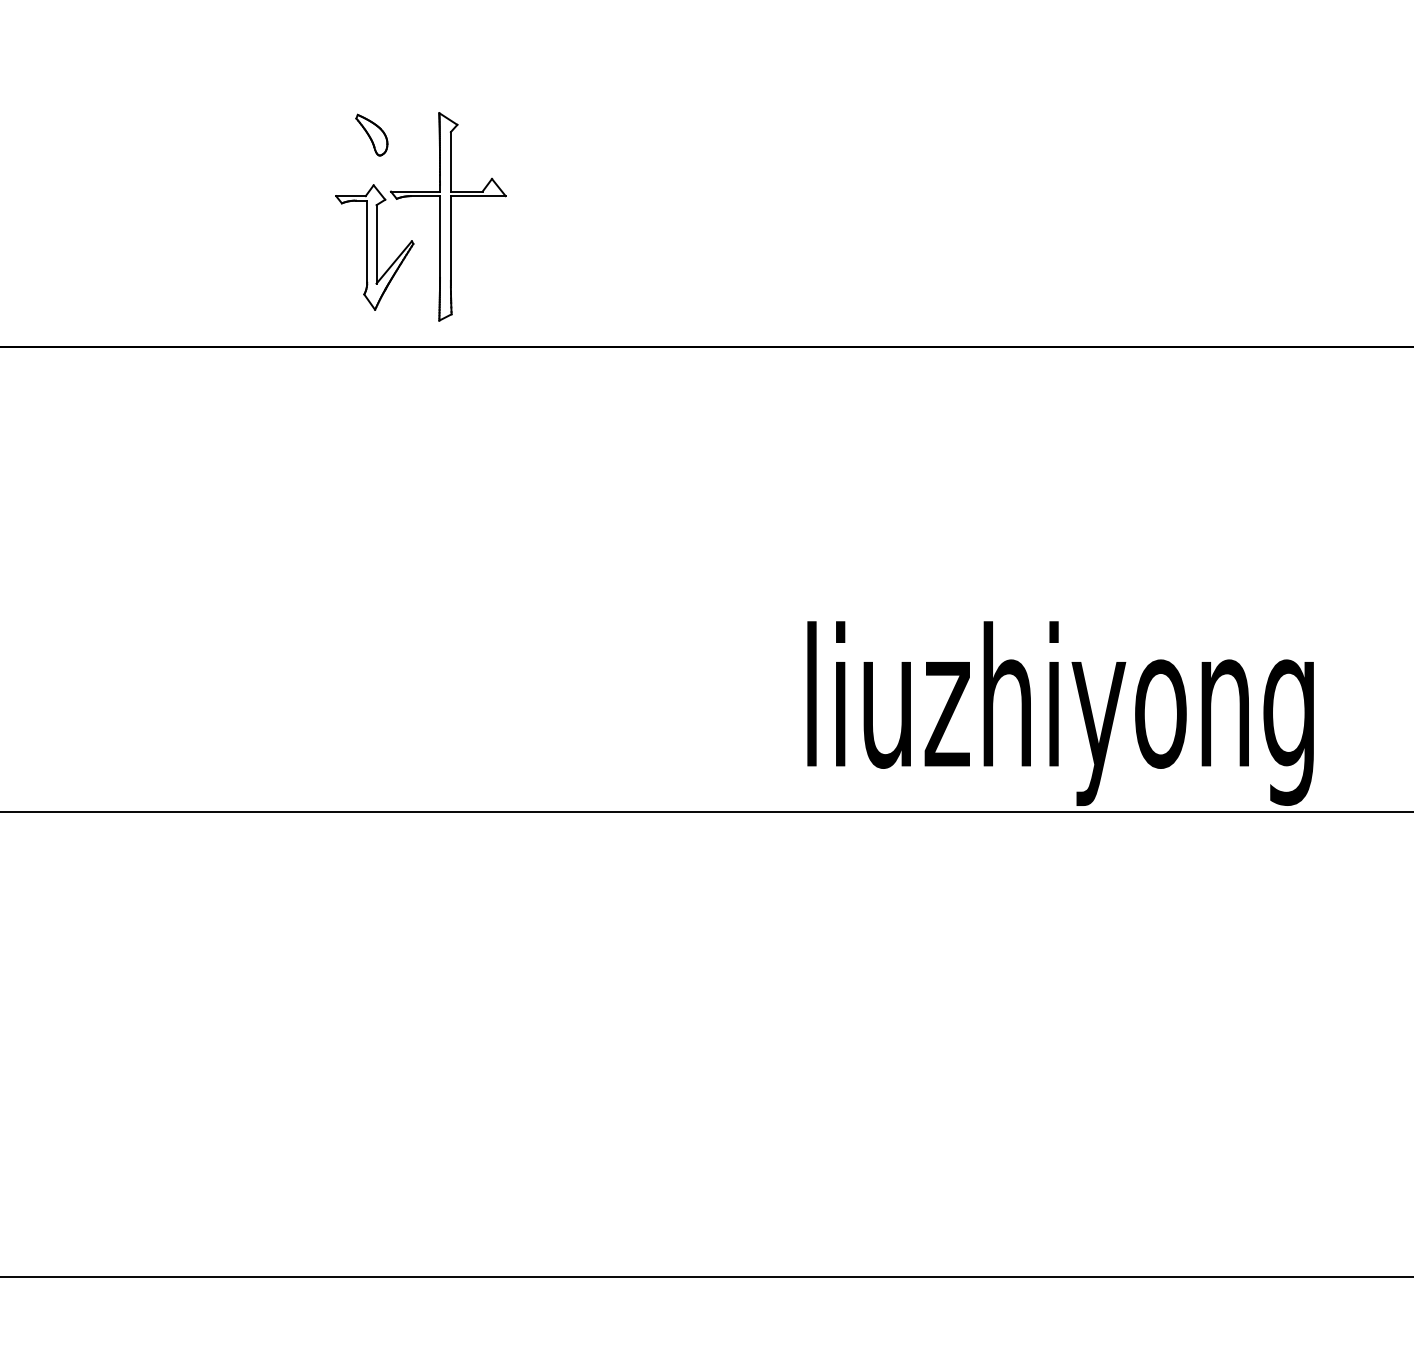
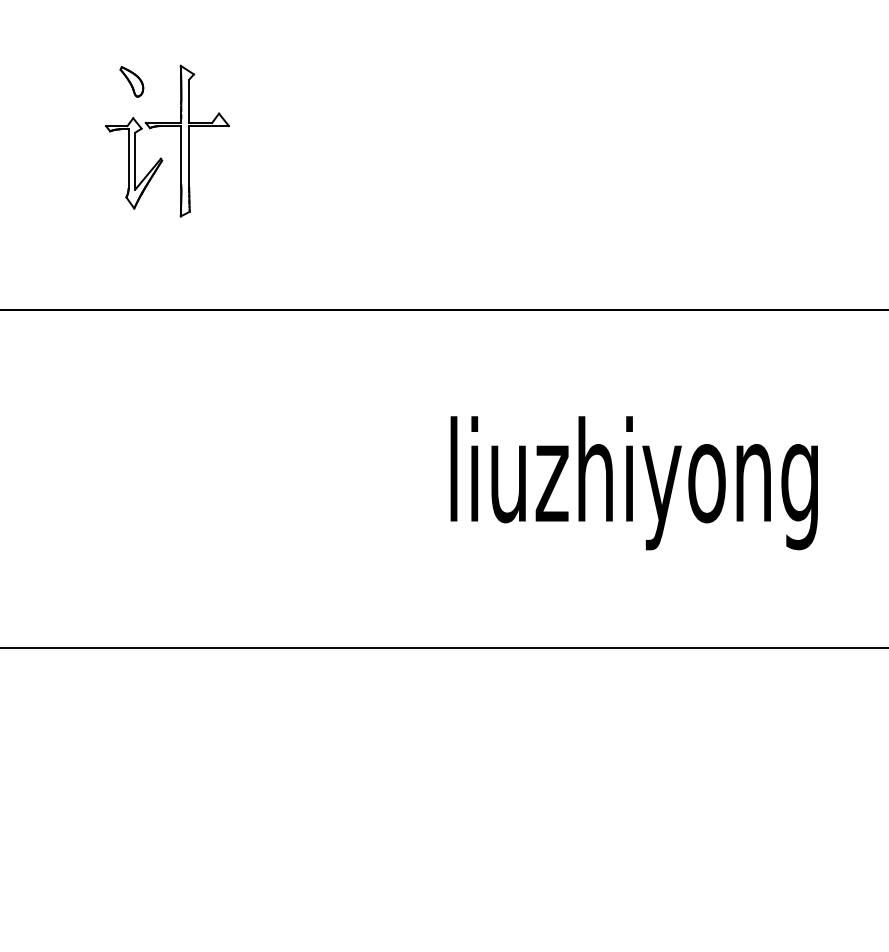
part: (439, 216) -> (180, 140), moved
text: (1060, 713) -> (634, 483), moved

